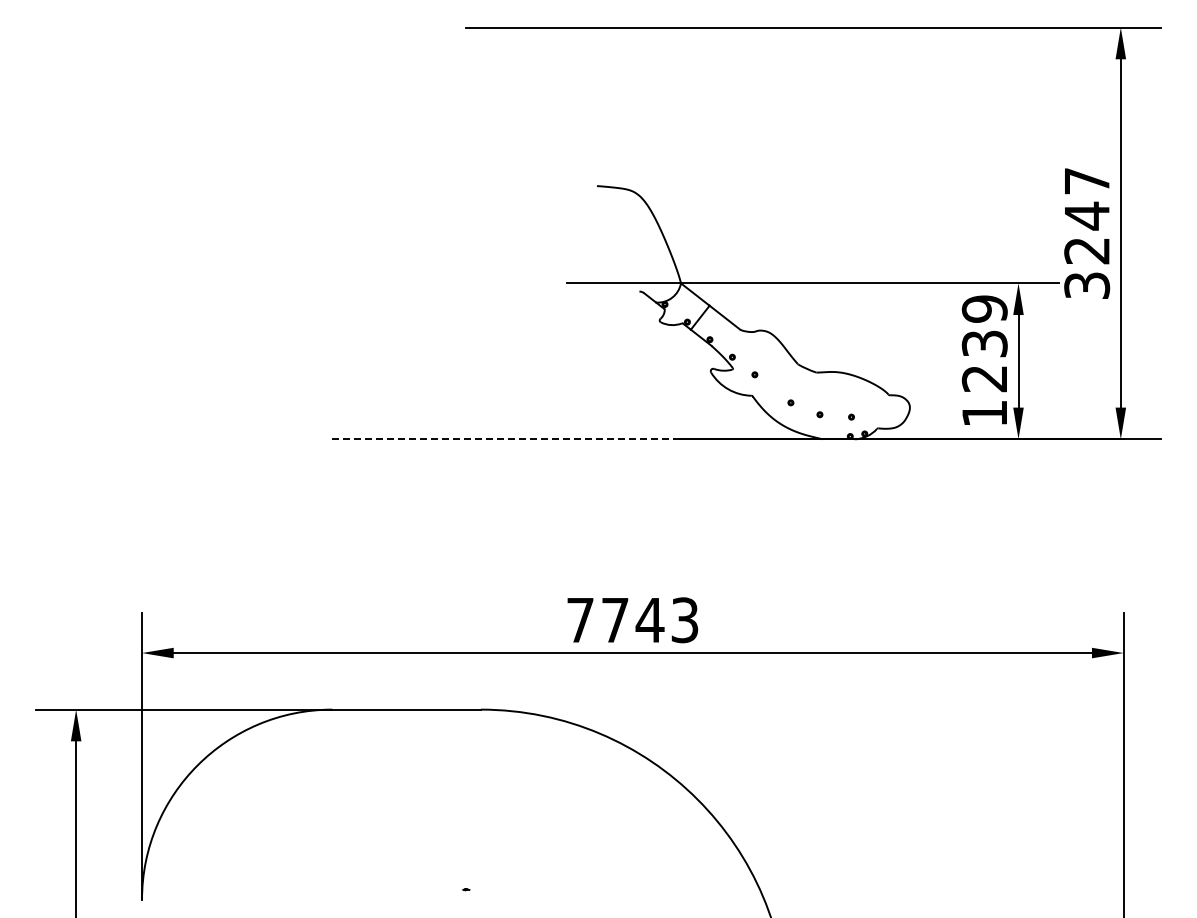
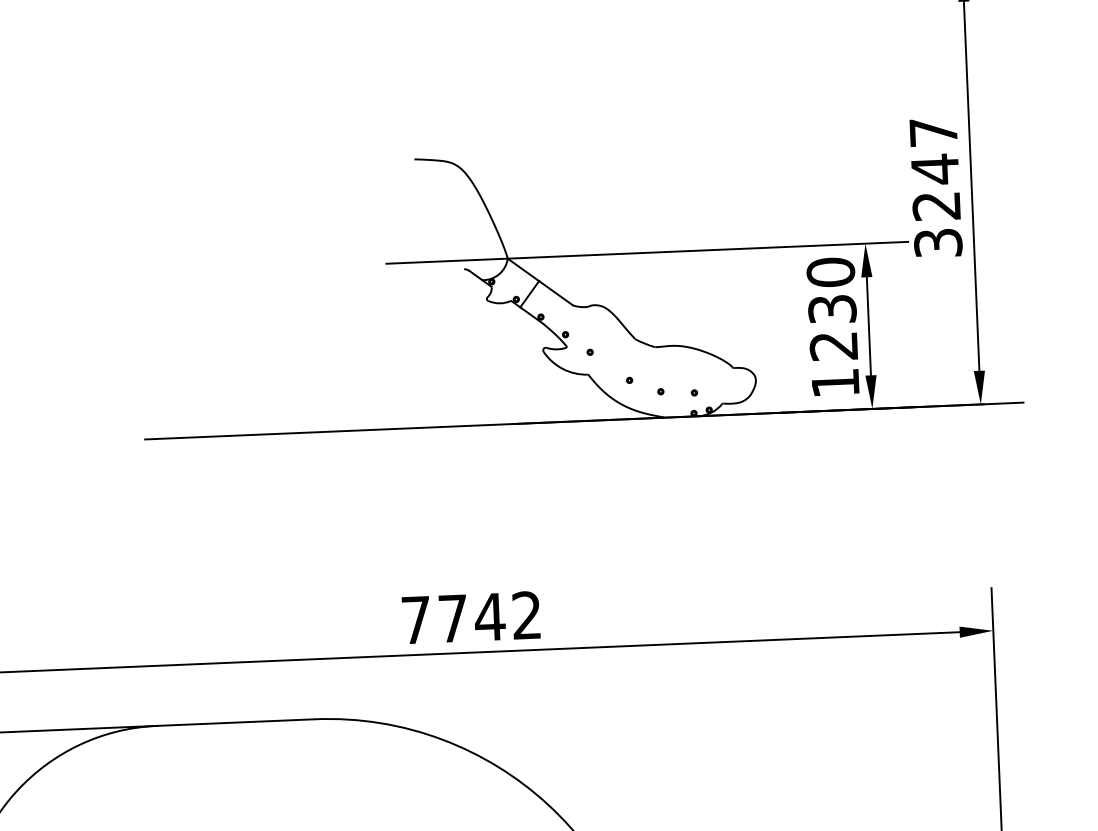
text: (984, 308) -> (830, 271), 1239 -> 1230
line: (506, 439) -> (329, 431), dashed -> solid
text: (684, 620) -> (526, 615), 7743 -> 7742

